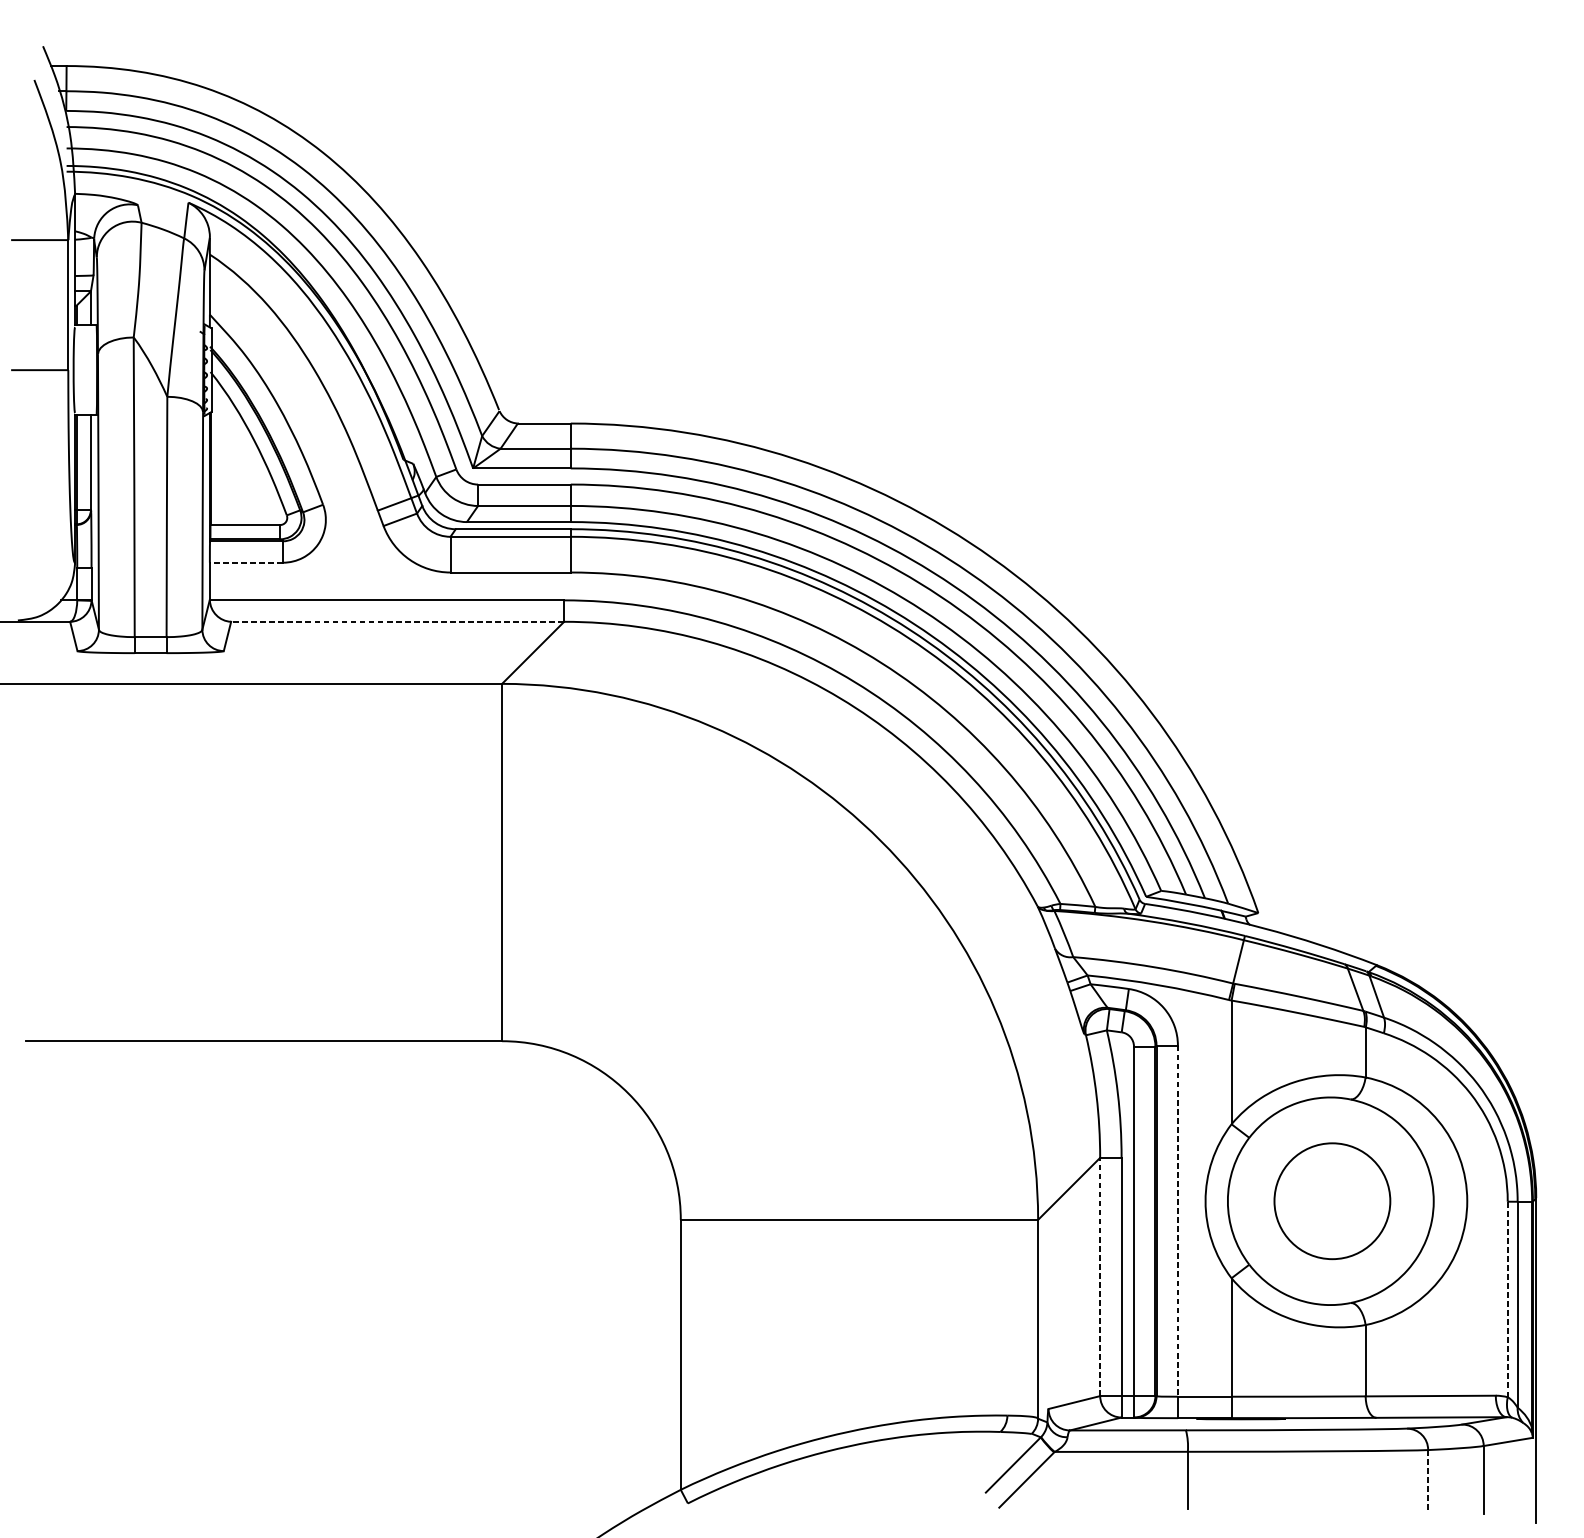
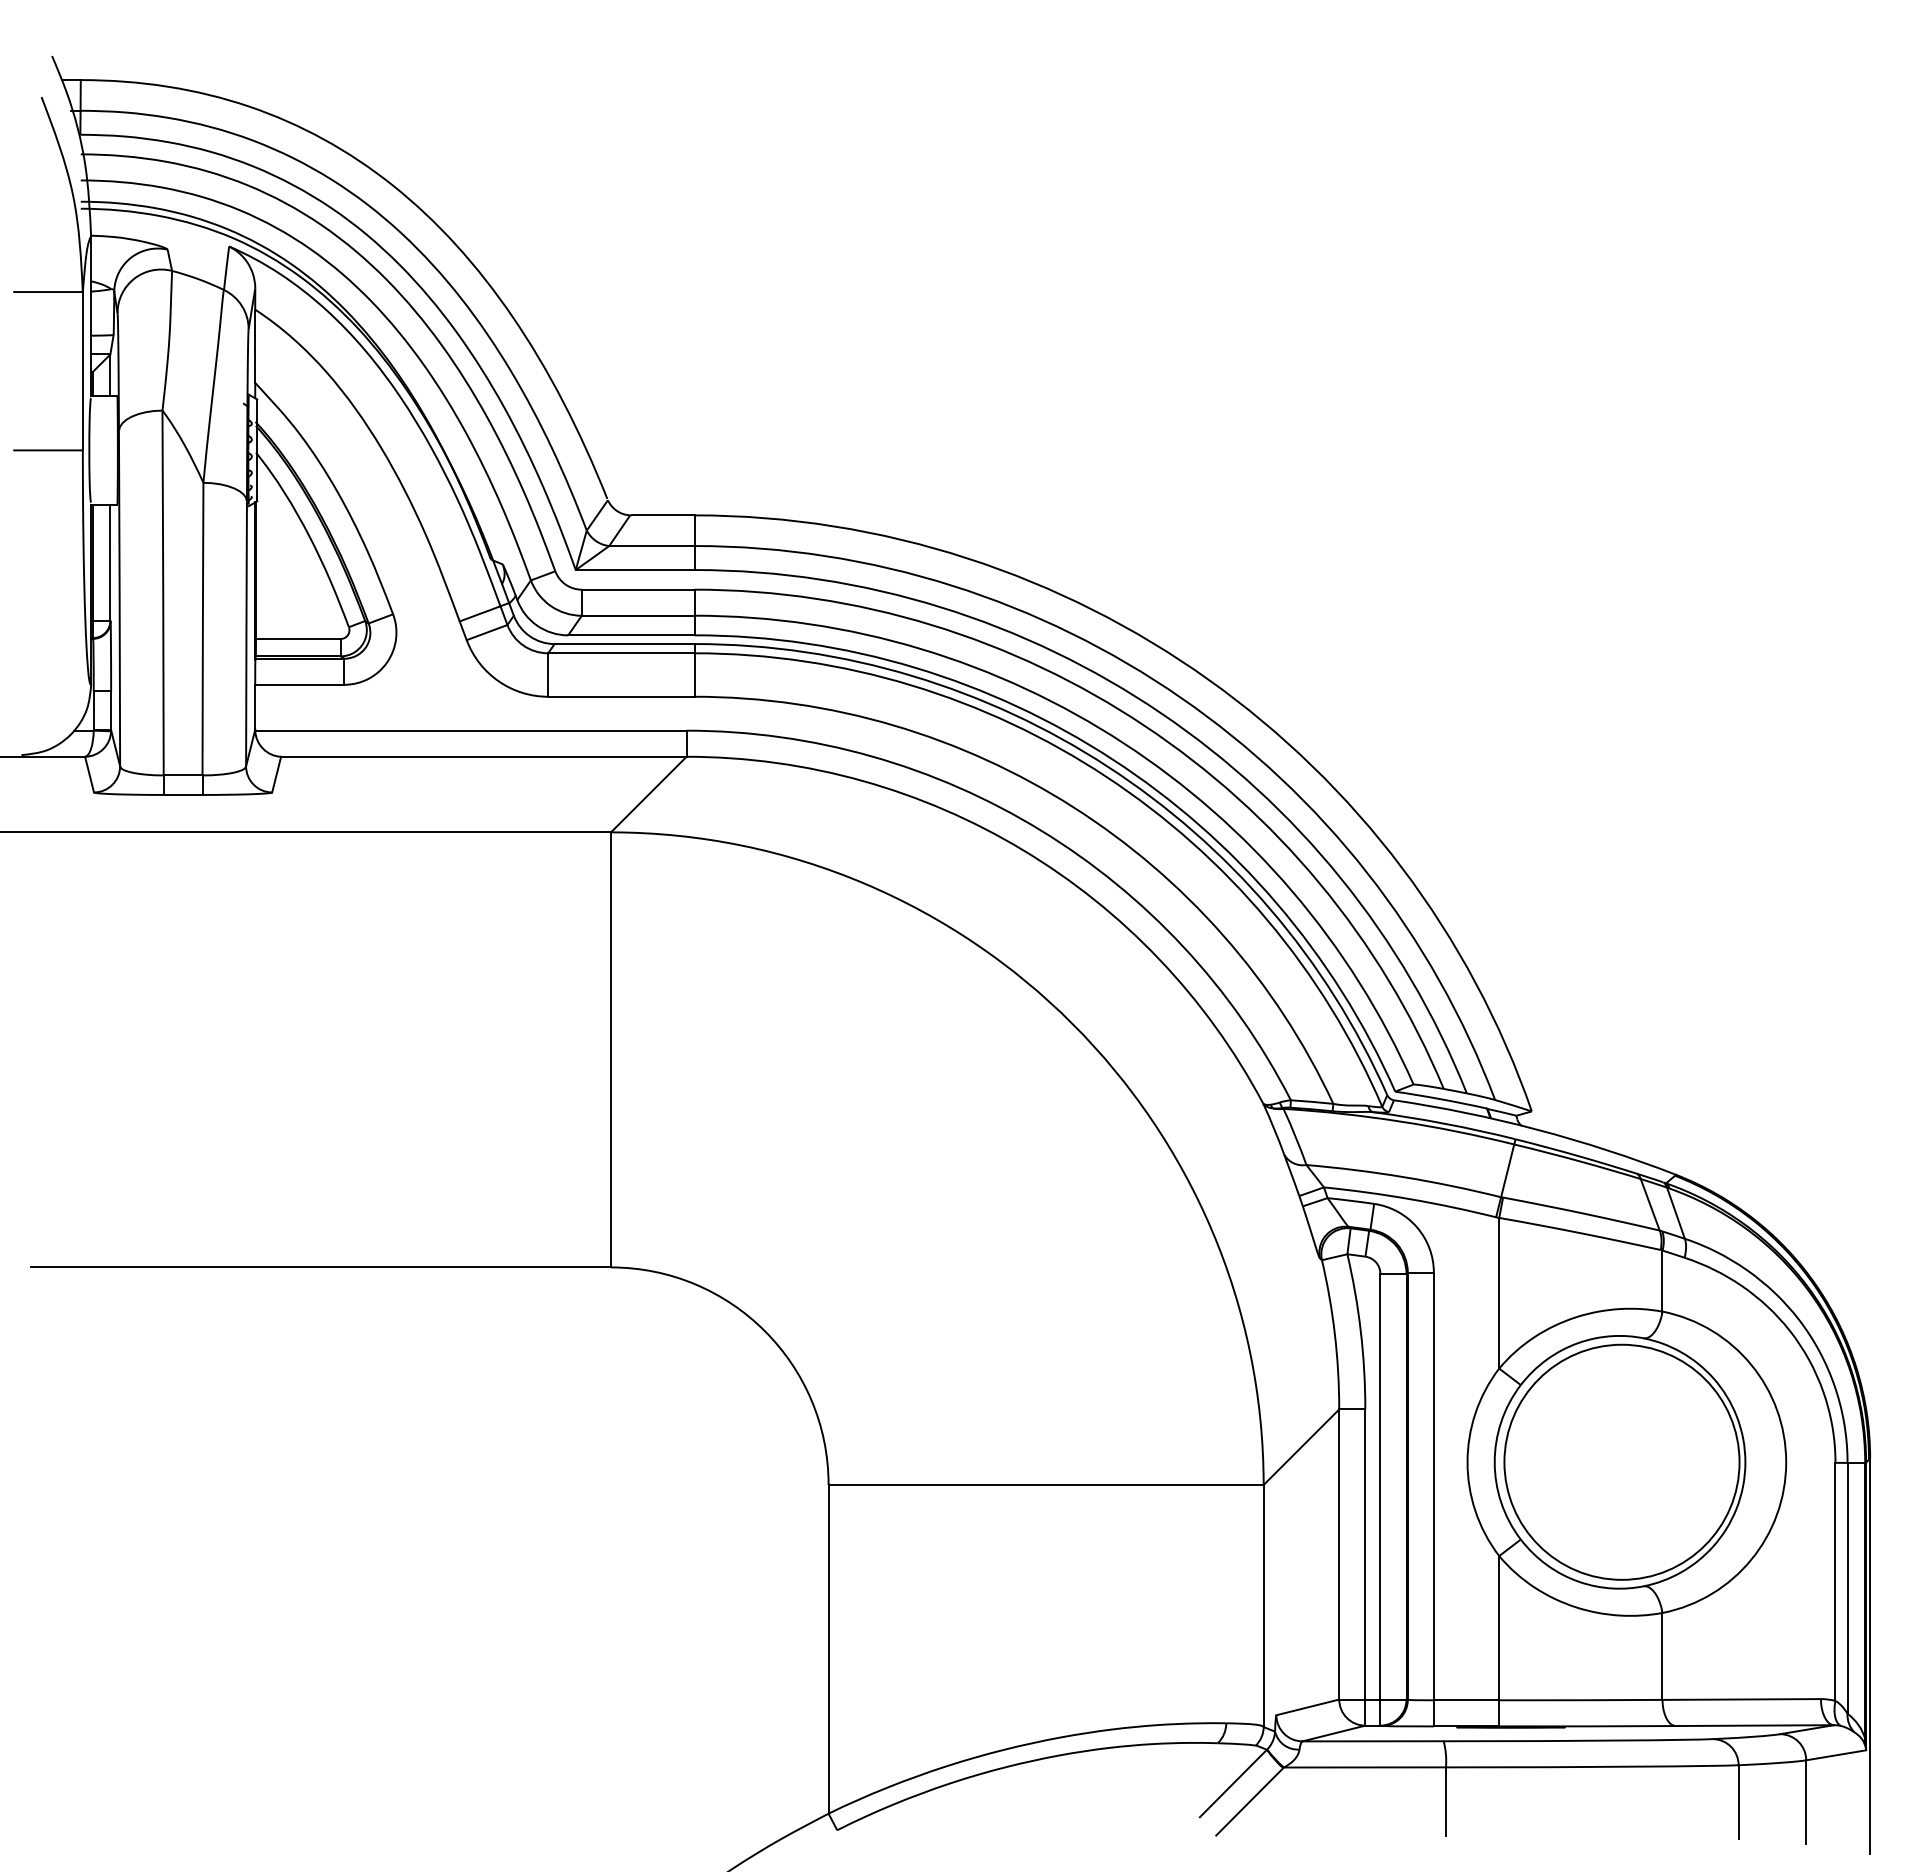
line: (246, 562) -> (299, 684), dashed -> solid
line: (397, 621) -> (483, 756), dashed -> solid
circle: (1332, 1200) -> (1621, 1461), size x1.67
line: (1177, 1221) -> (1433, 1486), dashed -> solid
line: (1100, 1276) -> (1339, 1554), dashed -> solid
line: (1507, 1299) -> (1835, 1581), dashed -> solid
line: (1428, 1479) -> (1738, 1801), dashed -> solid

